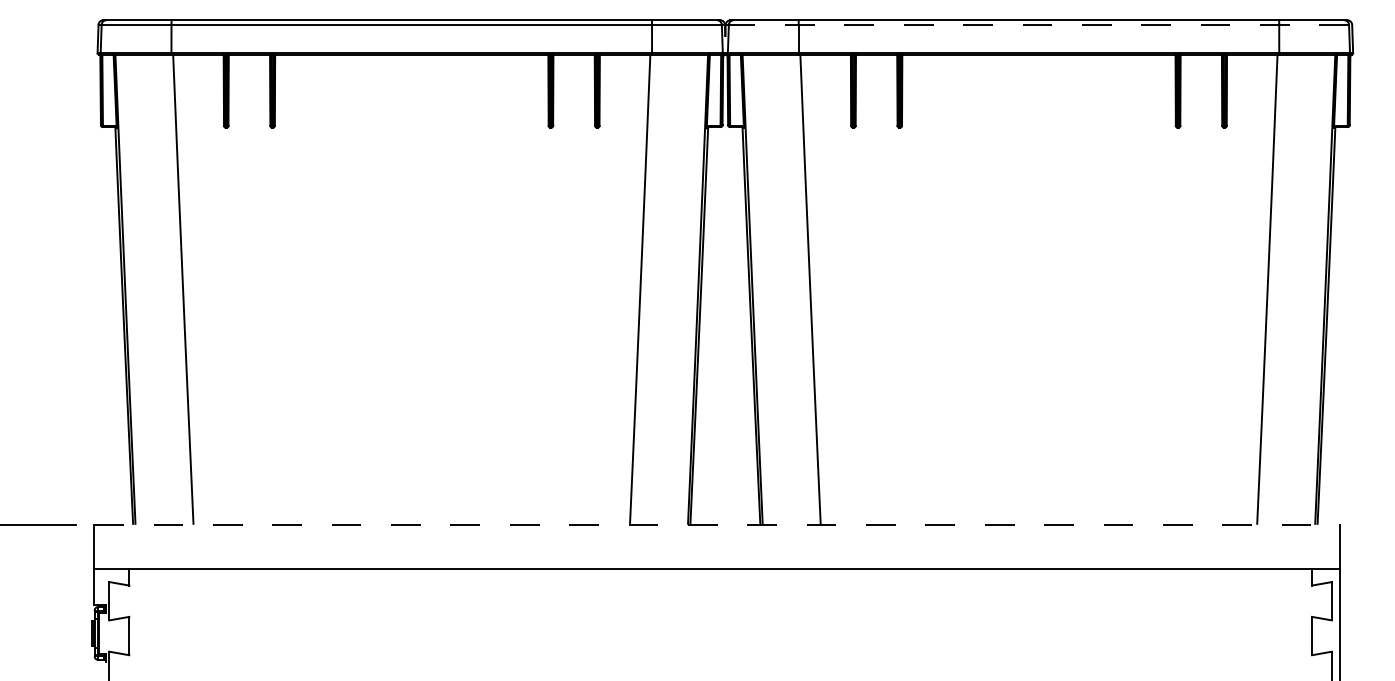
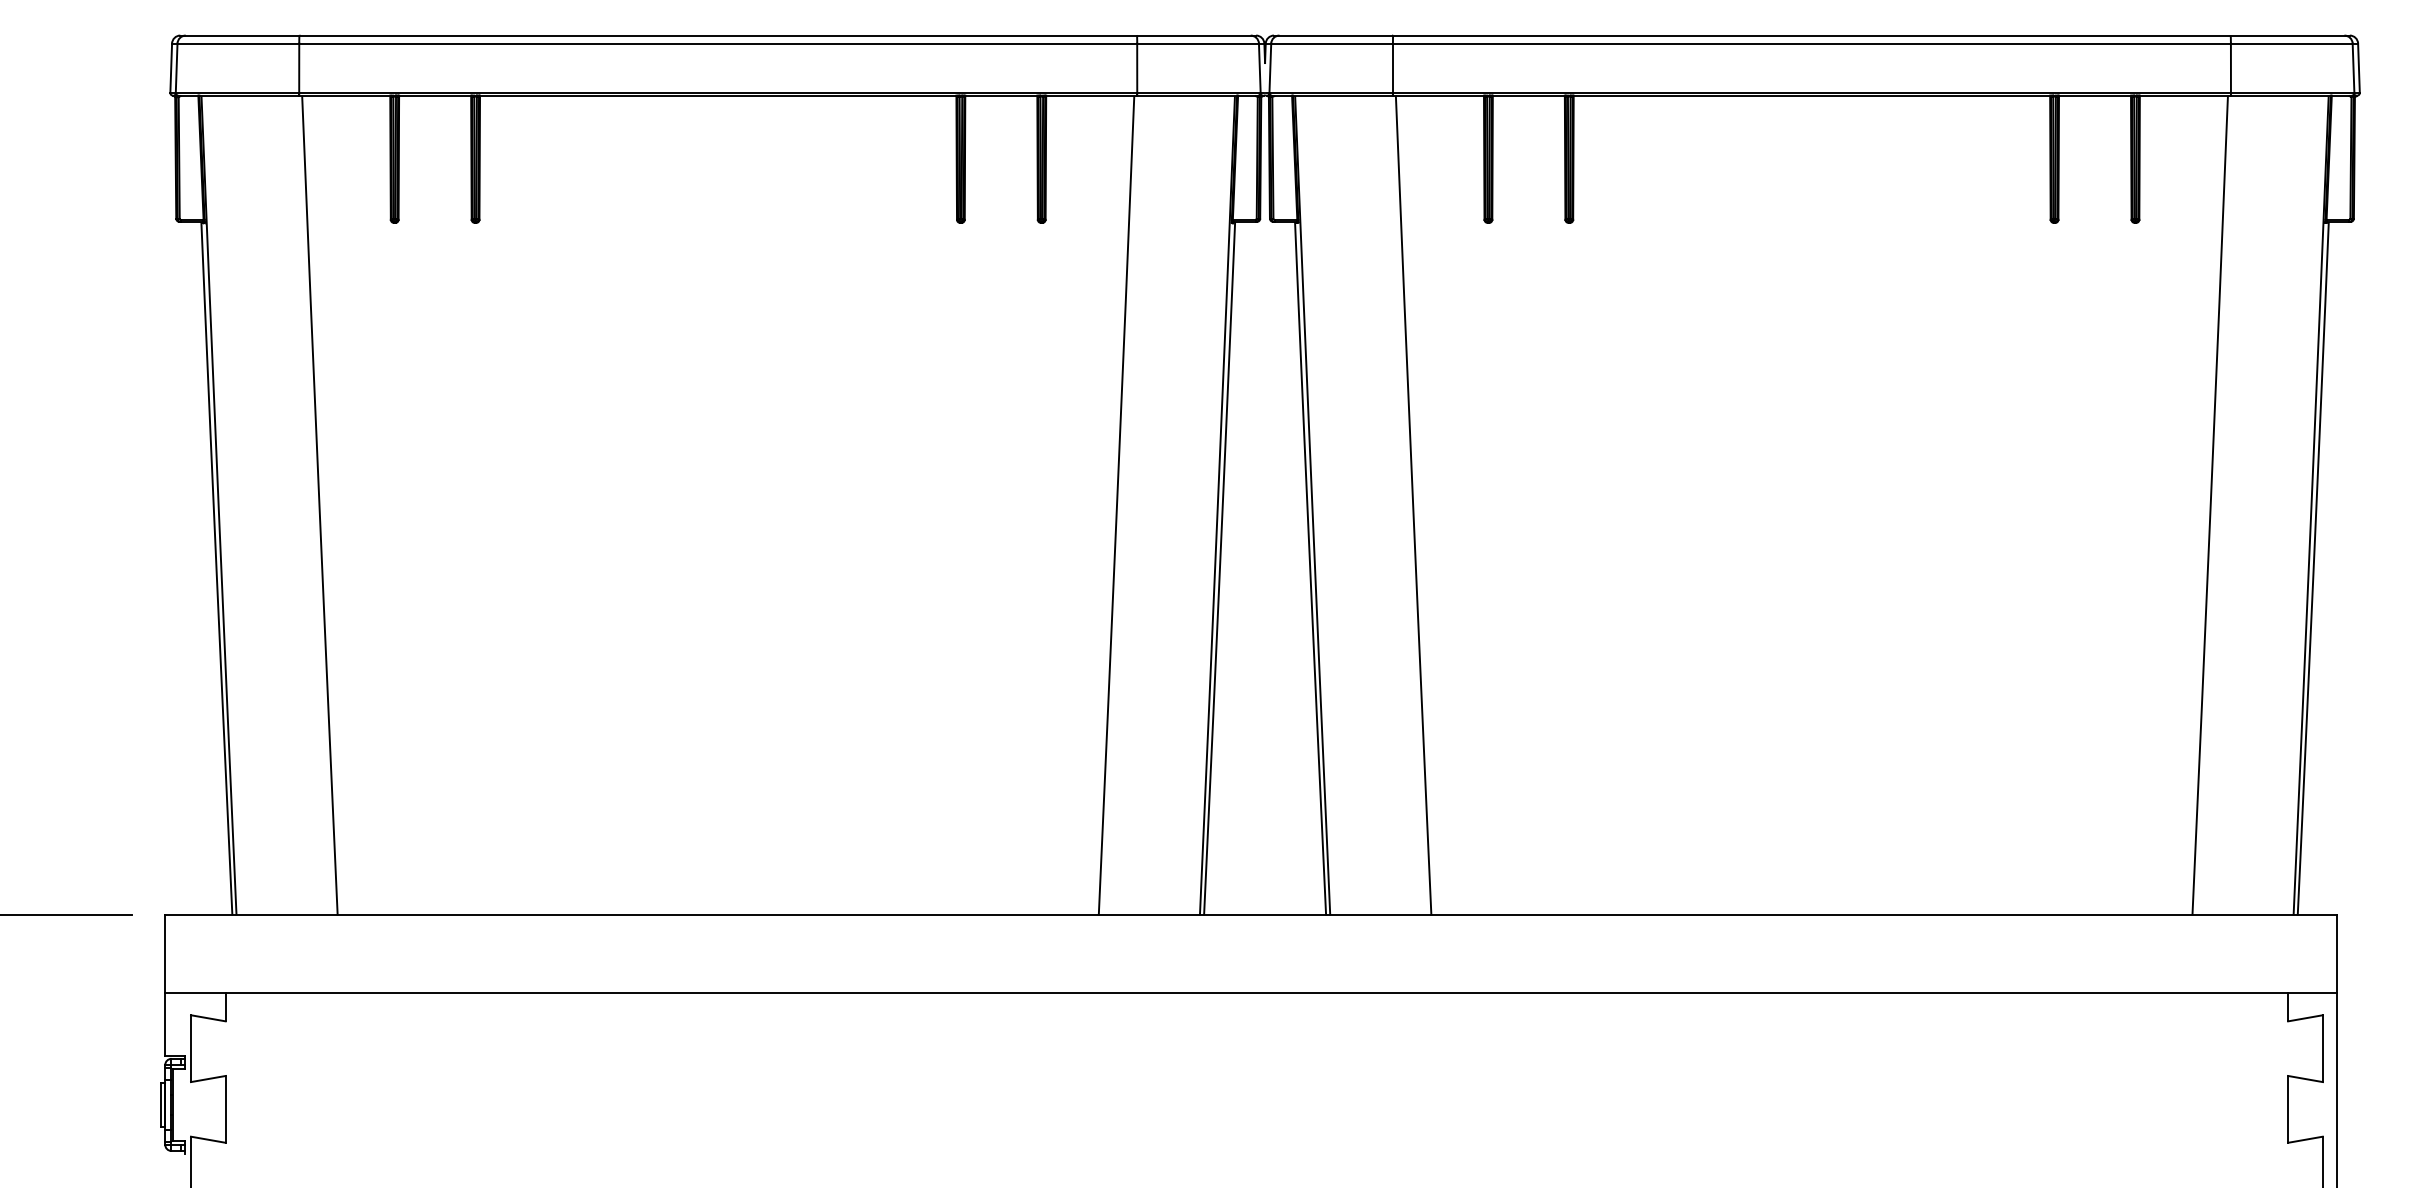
line: (1039, 24) -> (1812, 42), dashed -> solid
line: (717, 524) -> (1251, 914), dashed -> solid

